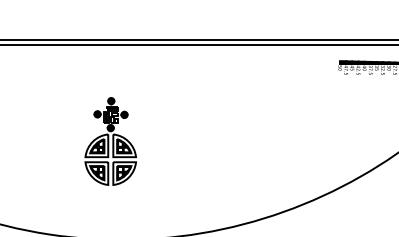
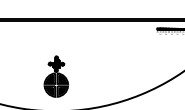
part: (108, 141) -> (55, 76), moved

